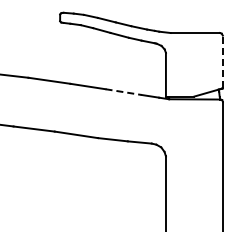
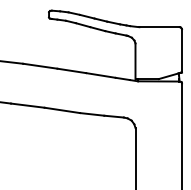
line: (222, 61) -> (181, 50), dashed -> solid
line: (124, 92) -> (101, 75), dashed -> solid

